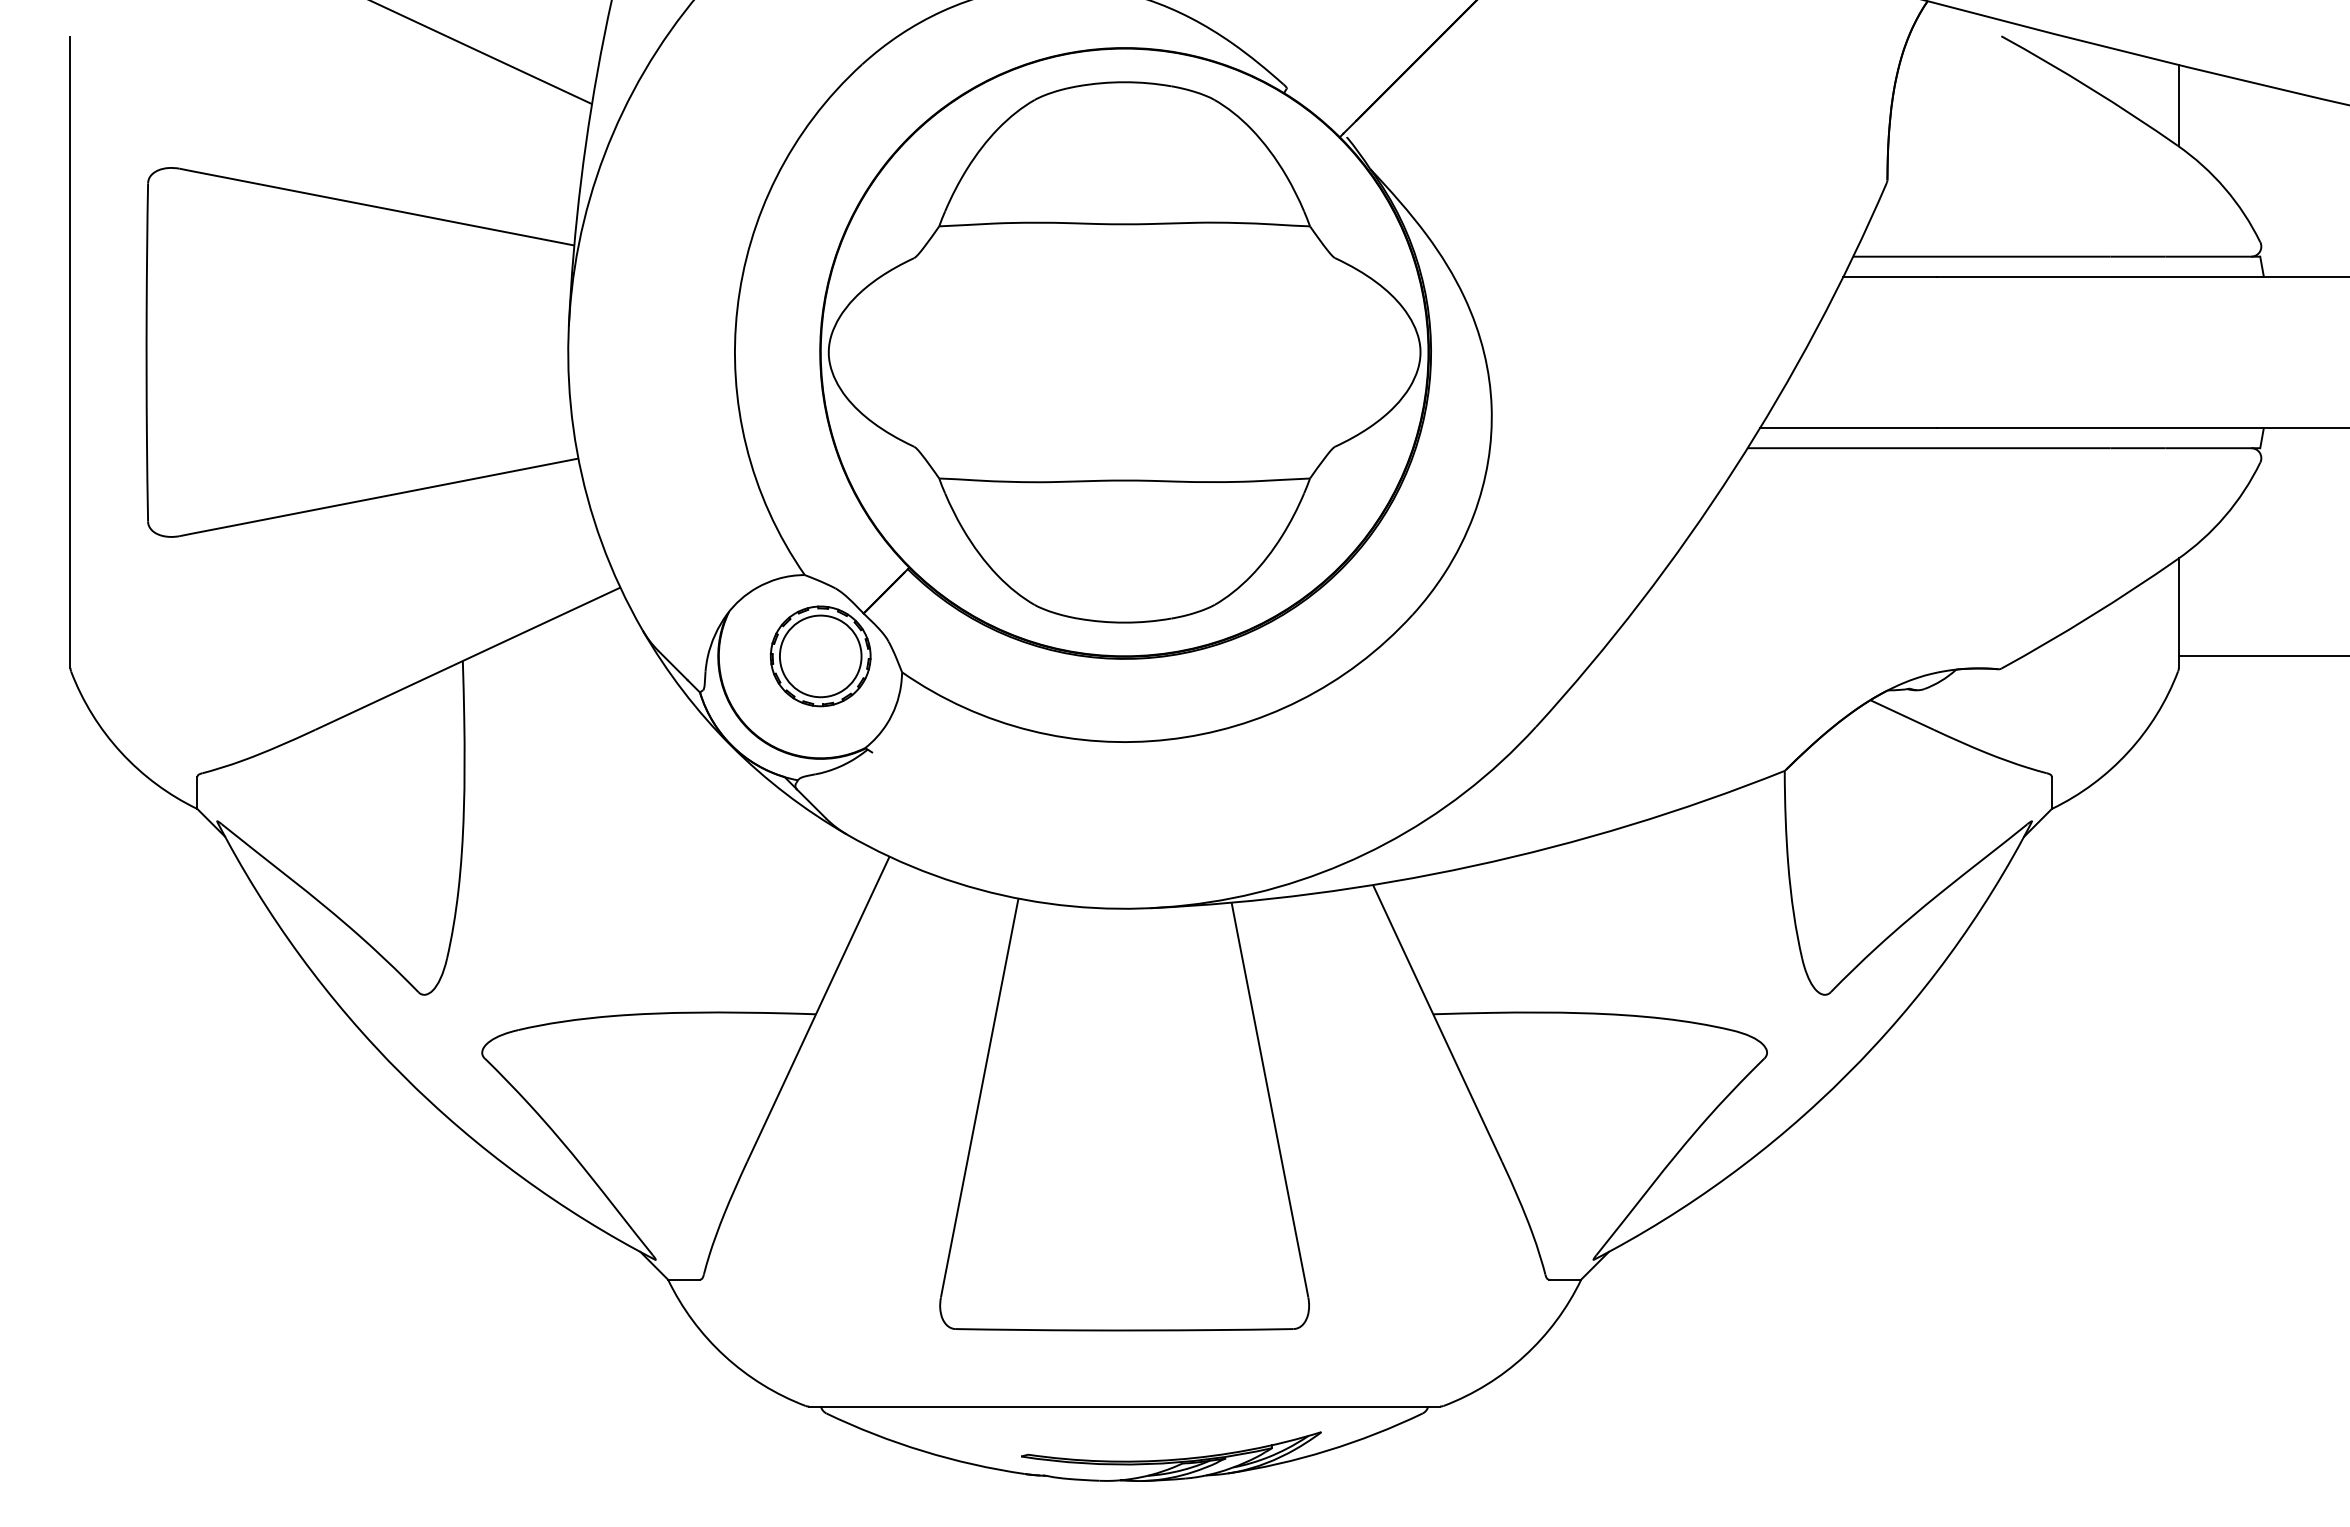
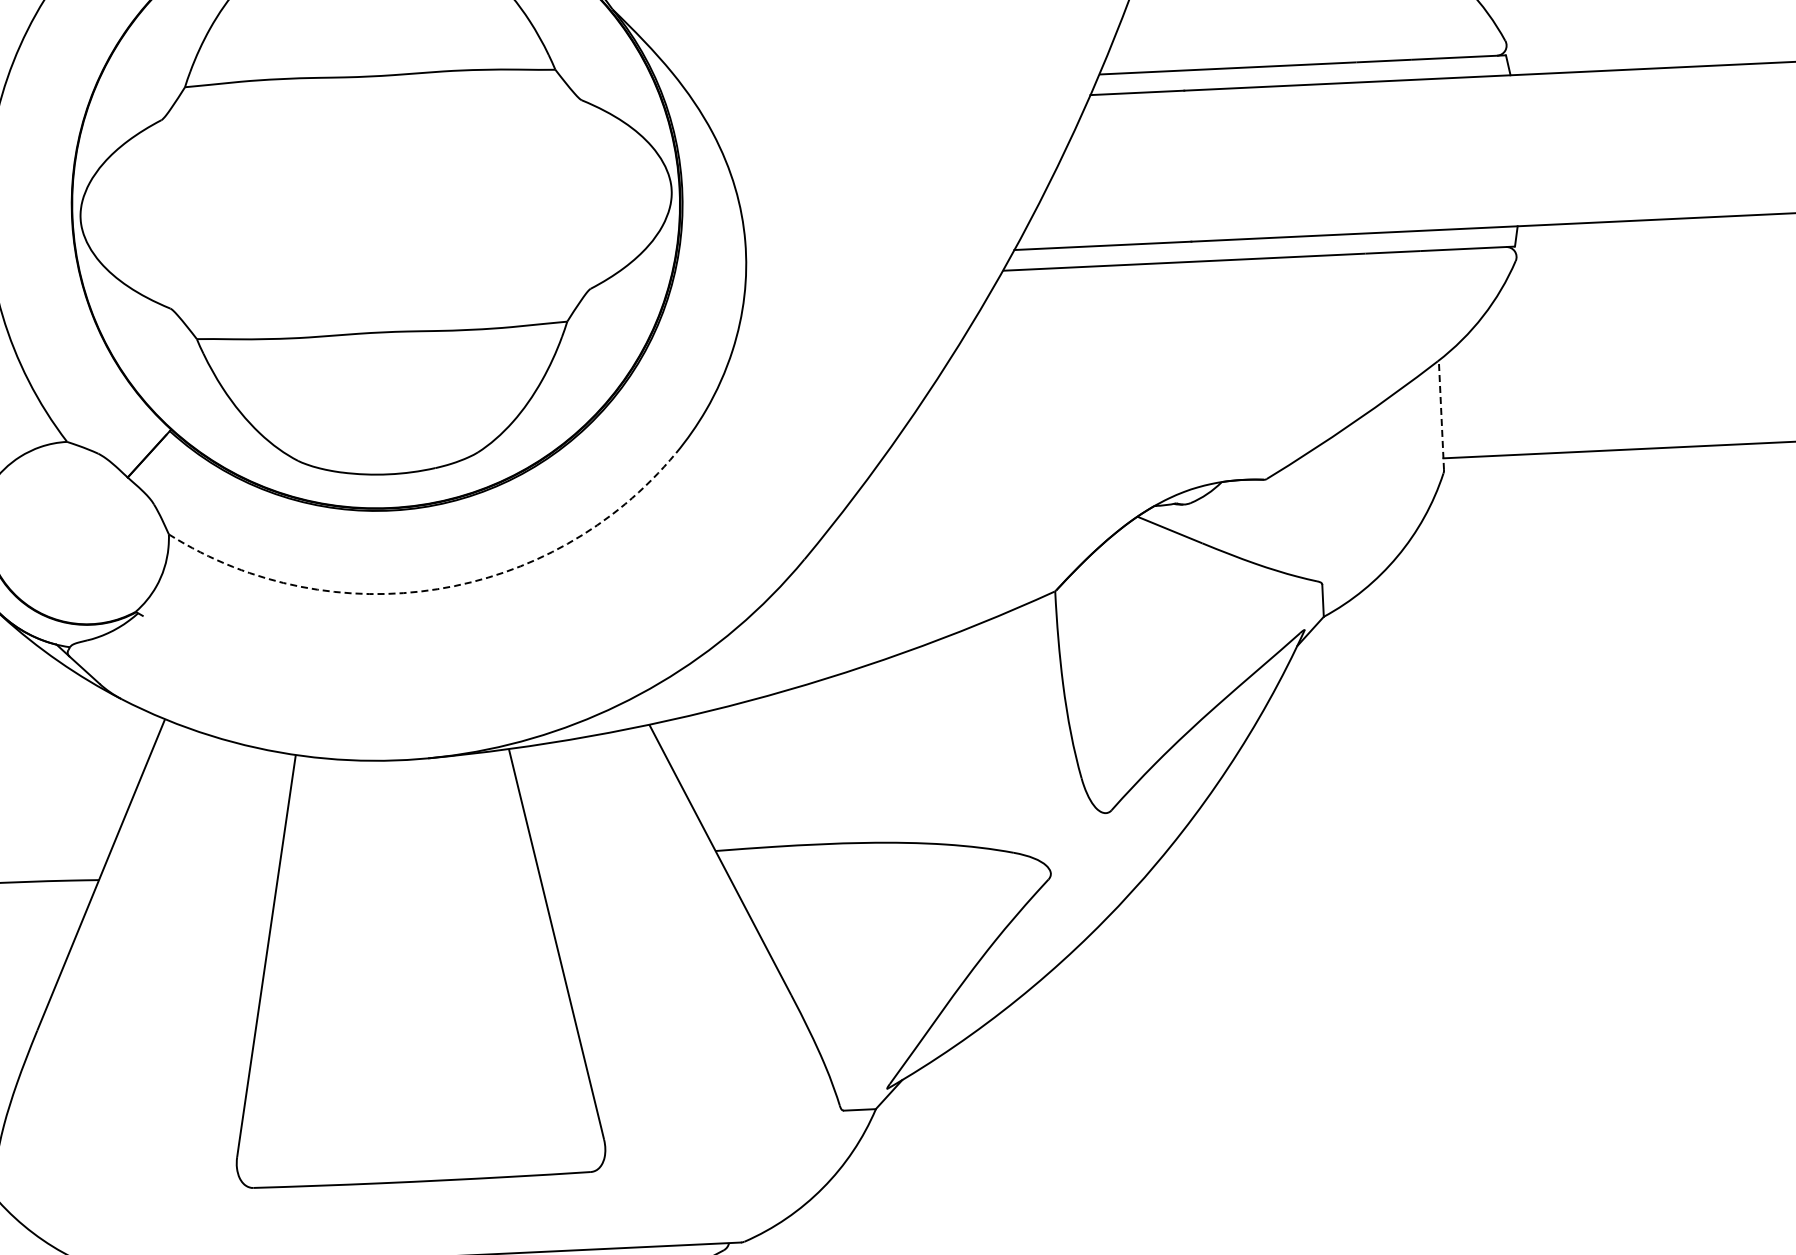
line: (2178, 613) -> (1441, 415), solid -> dashed
part: (820, 656) -> (86, 522), removed
arc: (1168, 739) -> (438, 589), solid -> dashed

